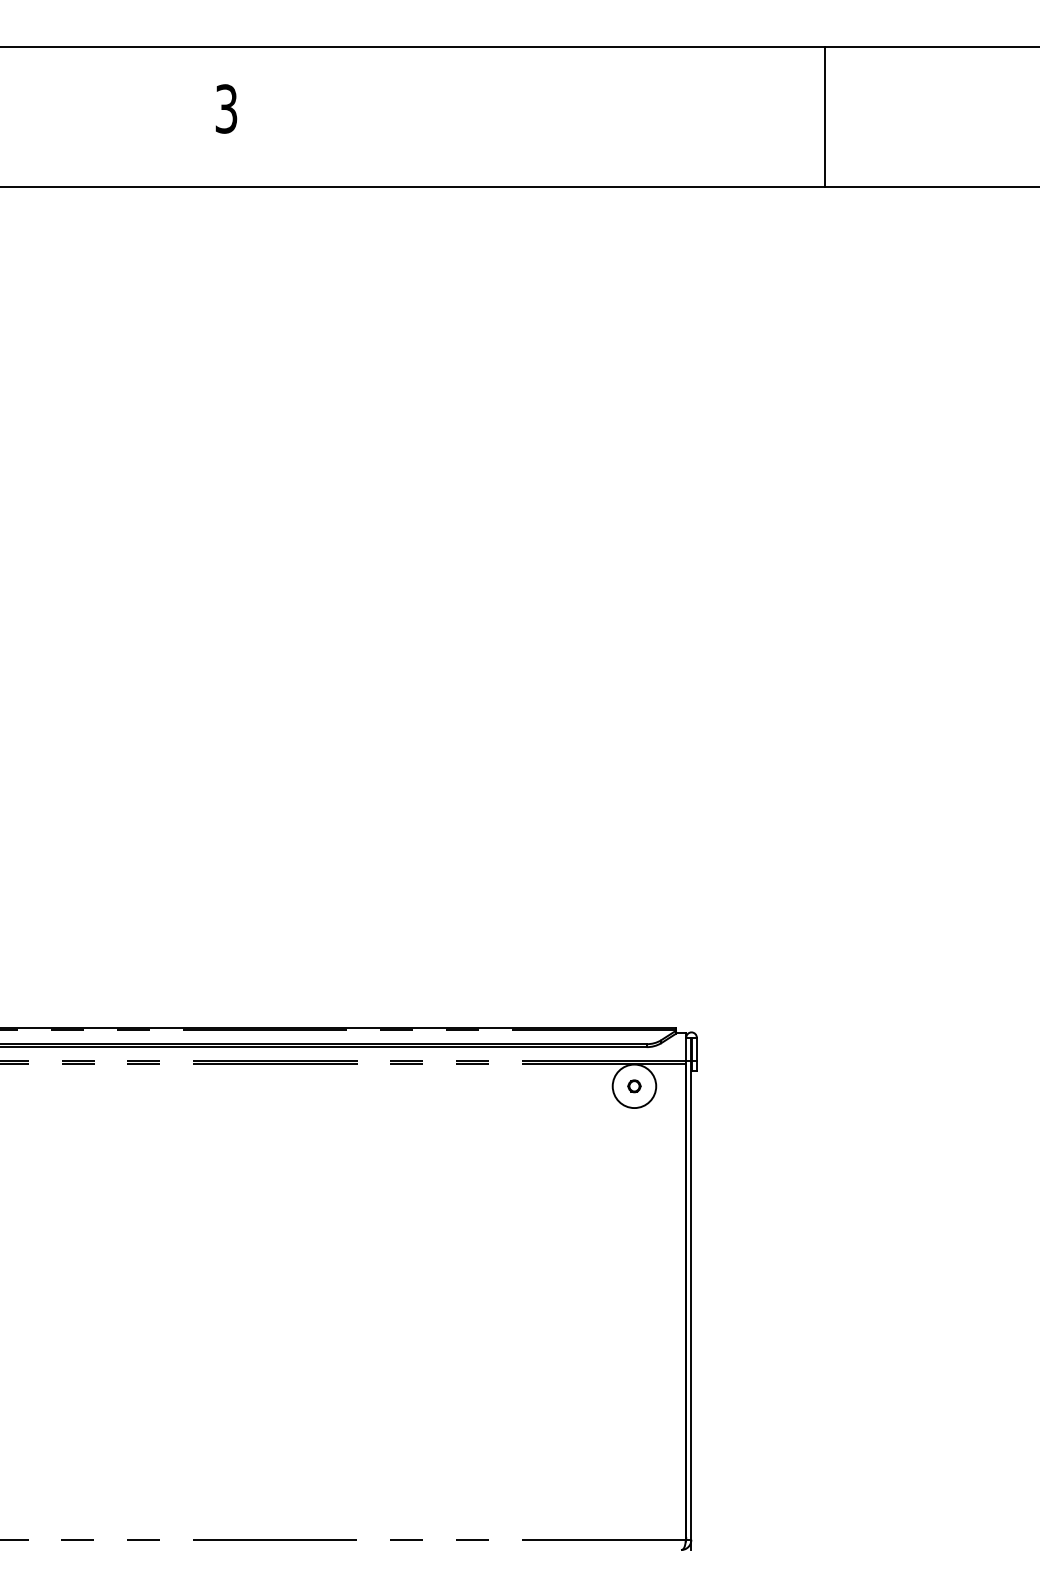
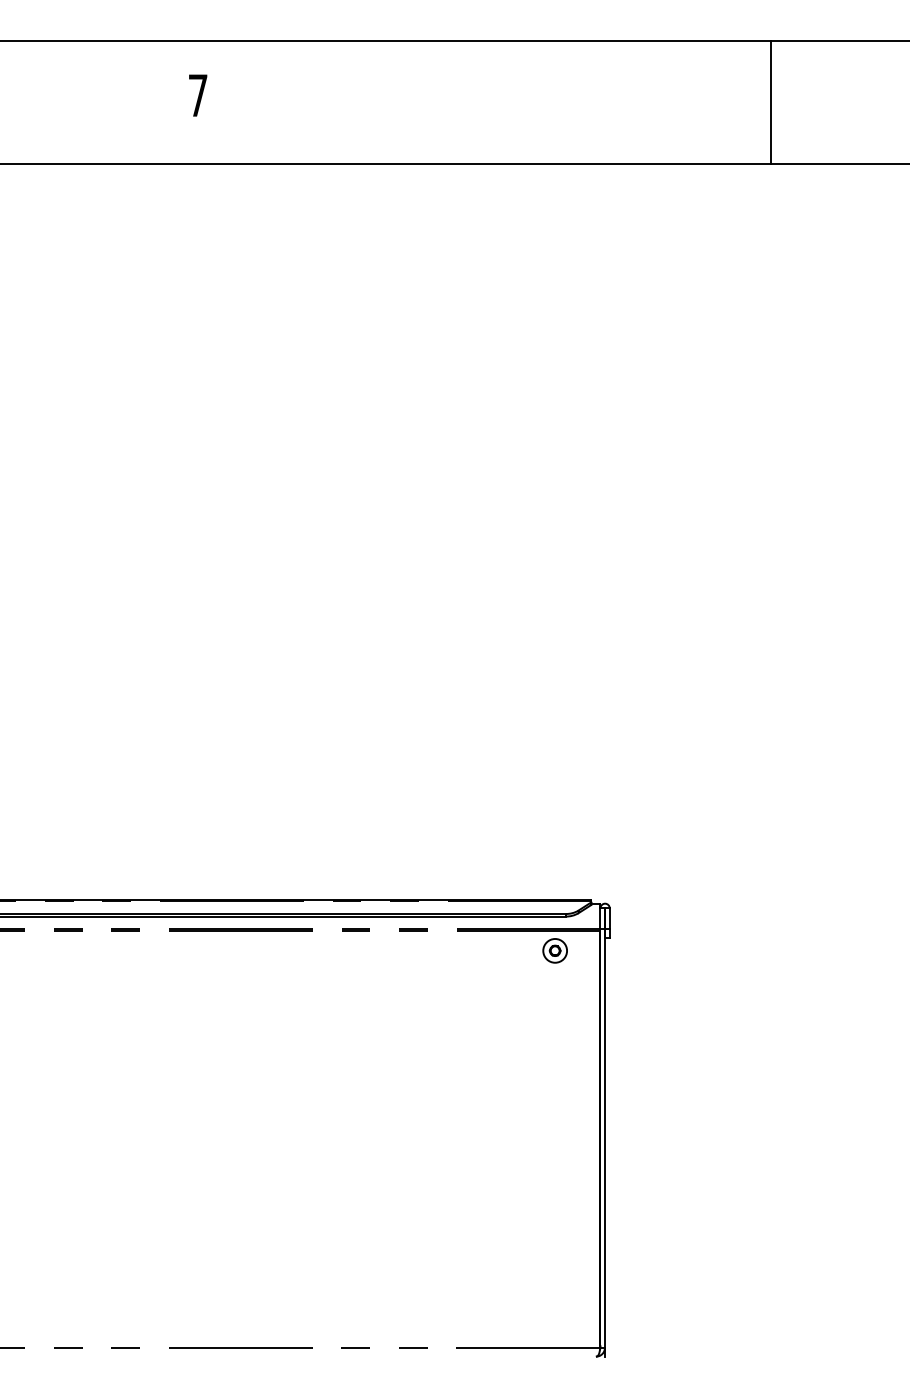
text: (226, 108) -> (198, 95), 3 -> 7
line: (825, 116) -> (771, 102), moved
circle: (634, 1085) -> (555, 950), size x0.62

